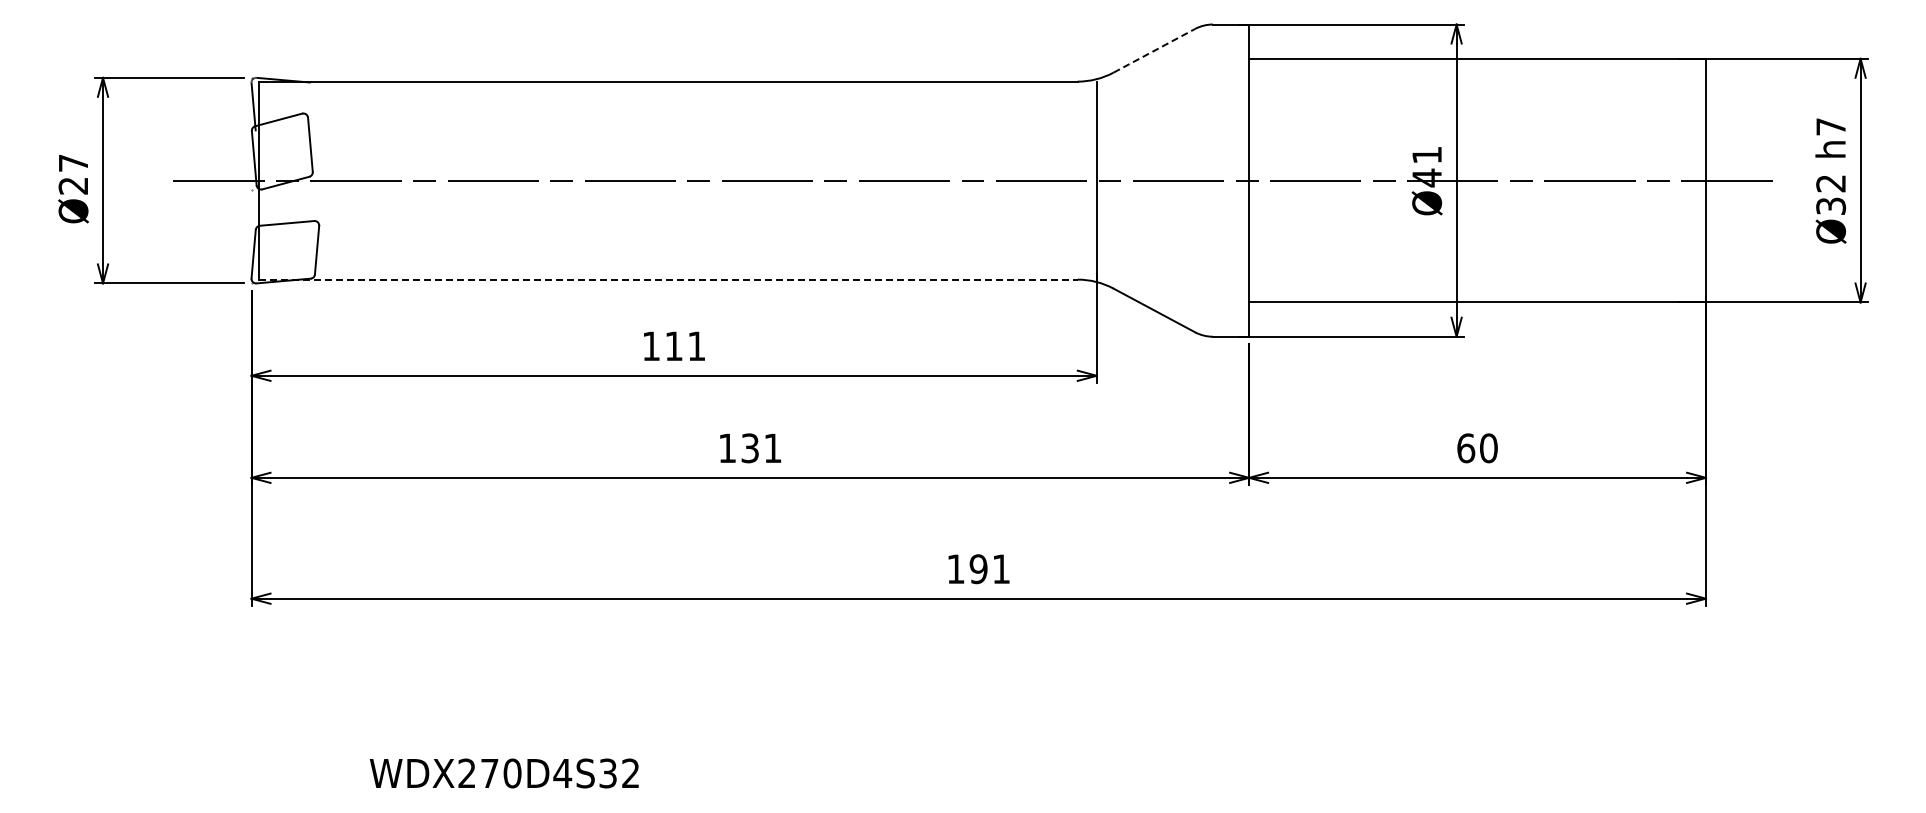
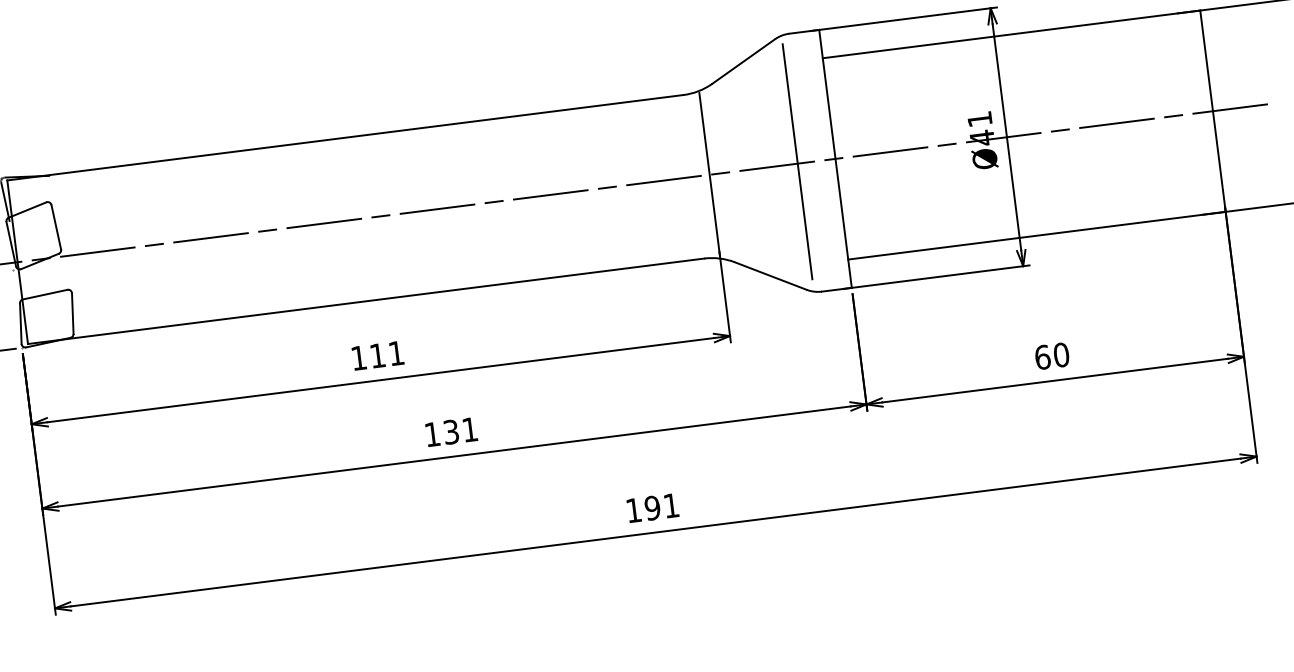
line: (1154, 50) -> (743, 61), dashed -> solid
line: (1203, 178) -> (797, 161), added
line: (668, 279) -> (366, 301), dashed -> solid

